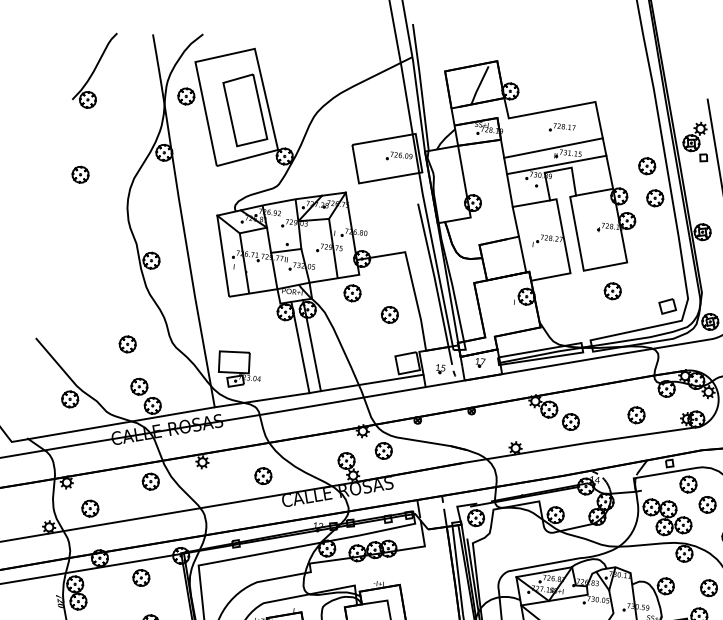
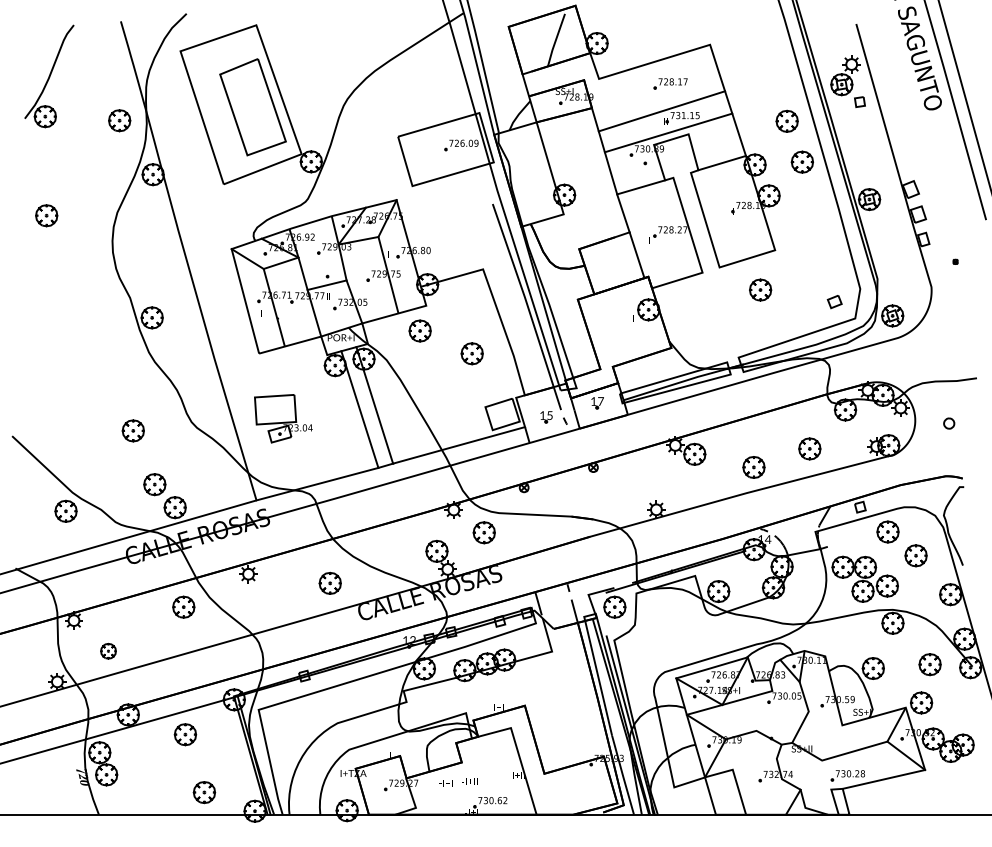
part: (186, 96) -> (119, 120), moved
part: (667, 306) -> (834, 301), size x0.6
part: (239, 369) -> (283, 418), moved
part: (570, 422) -> (753, 467), moved
part: (90, 507) -> (108, 650), size x0.7

